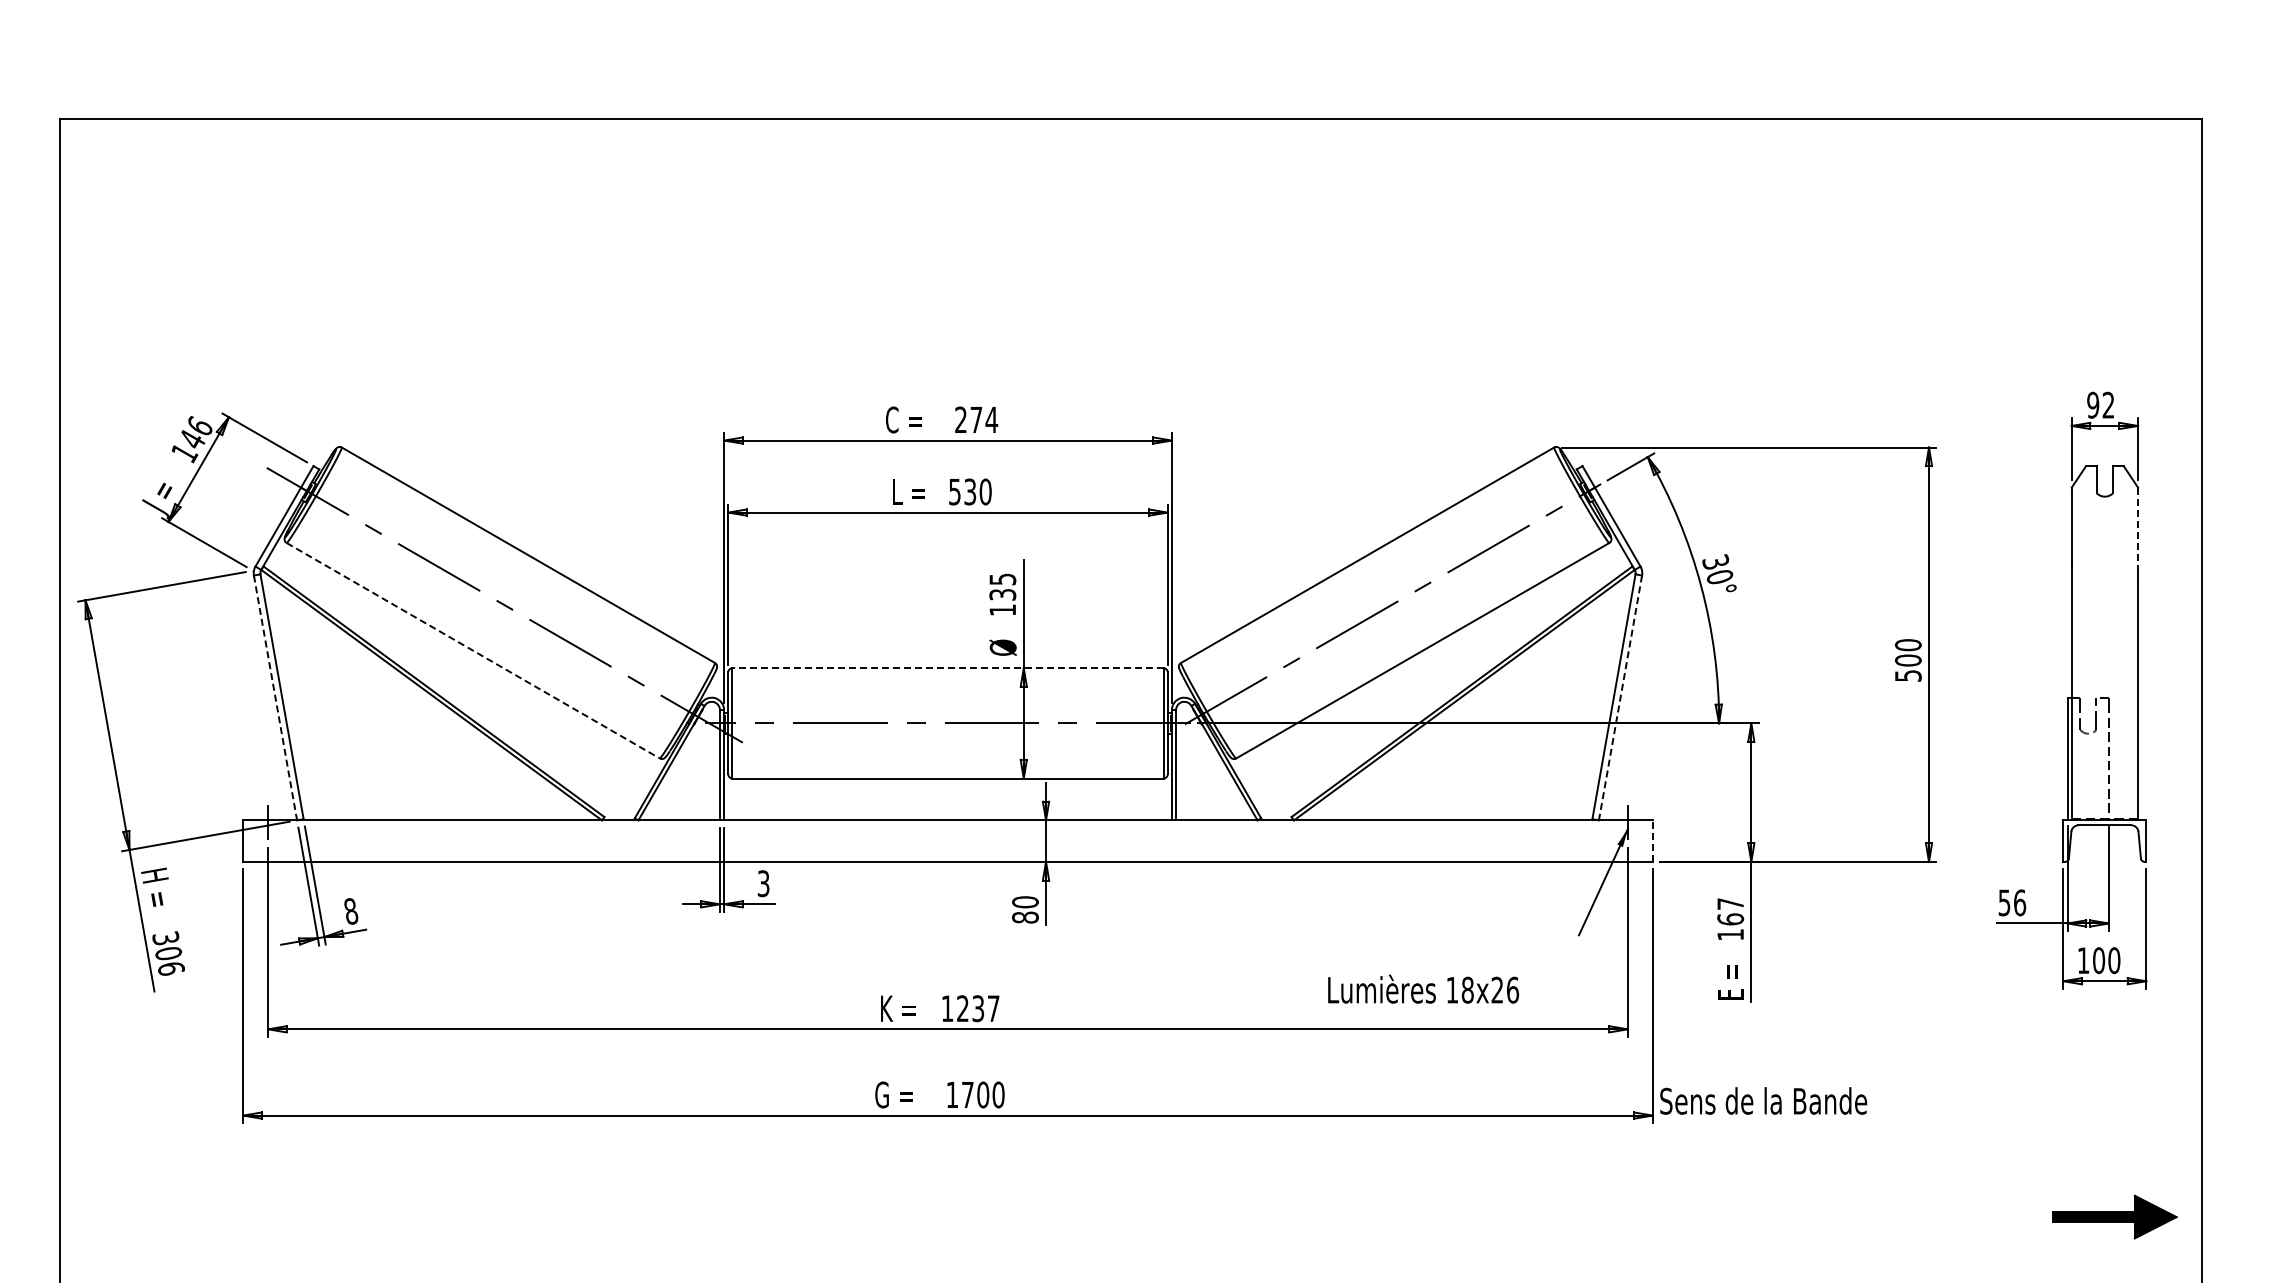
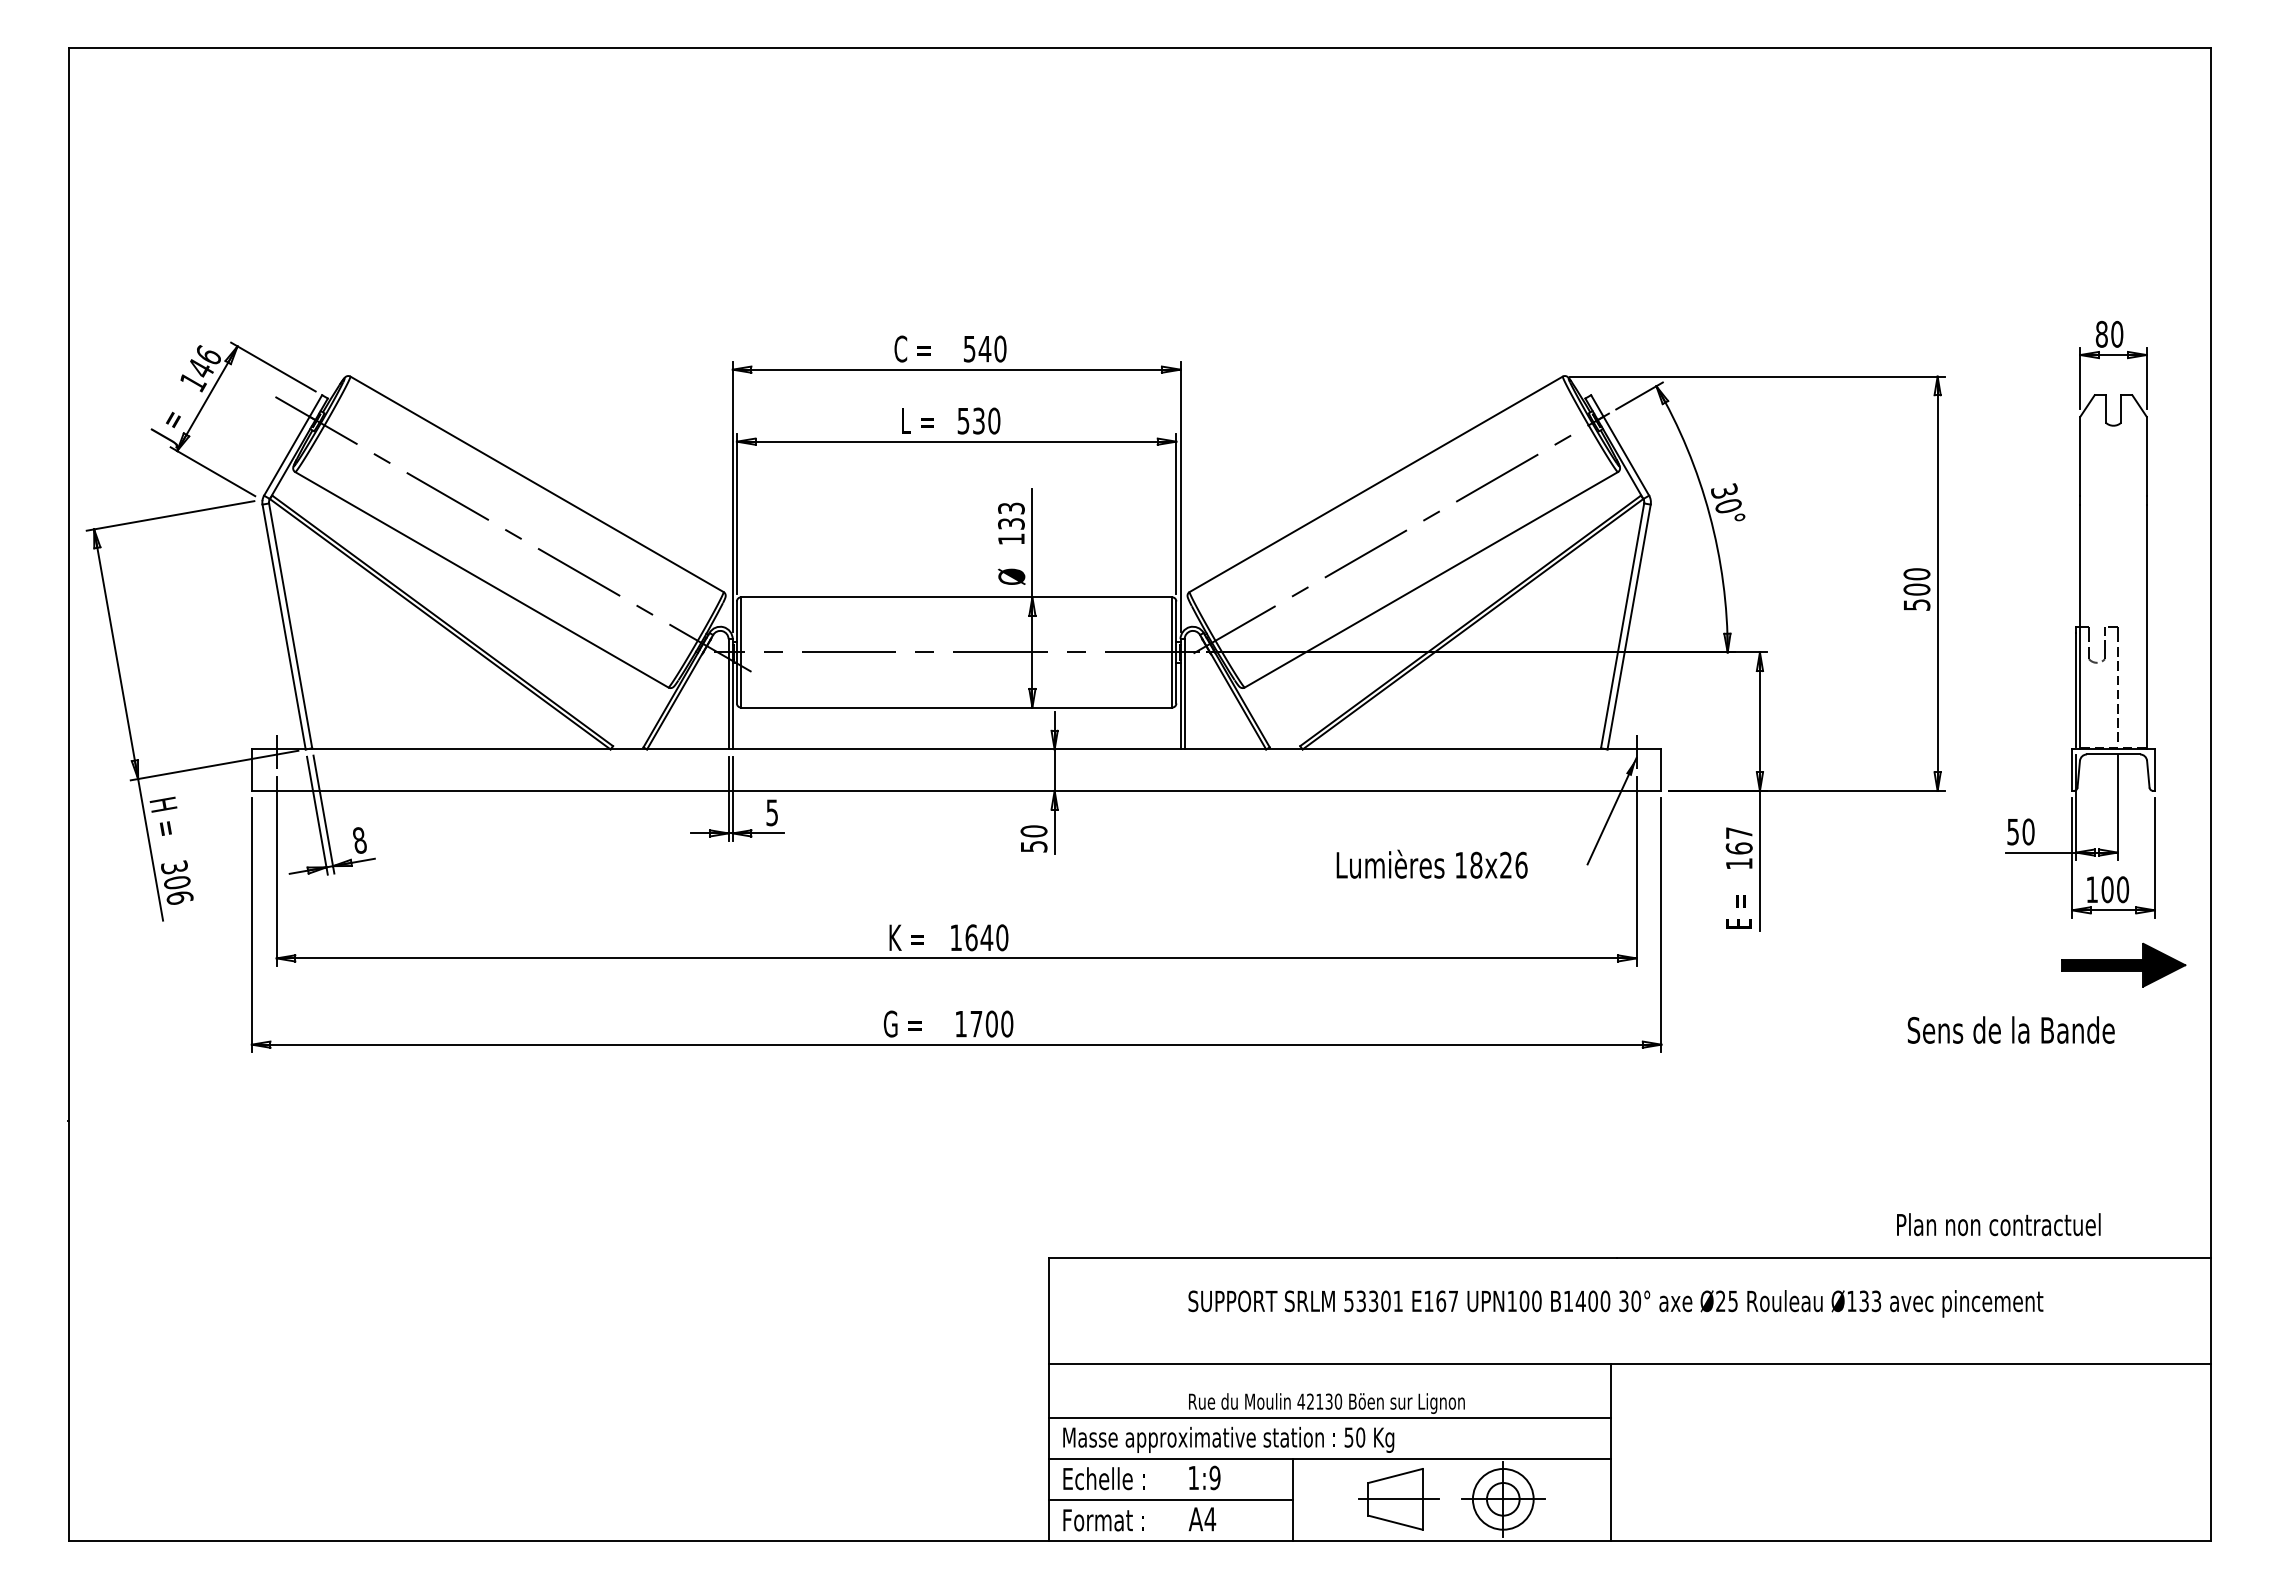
text: (2100, 405) -> (2109, 334), 92 -> 80
text: (975, 419) -> (984, 348), 274 -> 540
line: (2137, 527) -> (2146, 456), dashed -> solid
text: (1002, 578) -> (1011, 507), 135 -> 133
line: (473, 651) -> (482, 580), dashed -> solid
line: (947, 668) -> (956, 597), dashed -> solid
line: (275, 698) -> (284, 627), dashed -> solid
line: (1620, 698) -> (1629, 627), dashed -> solid
line: (1652, 841) -> (1661, 770), dashed -> solid
text: (763, 883) -> (772, 812), 3 -> 5
text: (2019, 902) -> (2028, 831), 56 -> 50
text: (1024, 917) -> (1033, 846), 80 -> 50
text: (1422, 988) -> (1431, 863), moved
text: (977, 1008) -> (986, 937), 1237 -> 1640
text: (1762, 1100) -> (2010, 1029), moved
part: (2114, 1216) -> (2123, 964), moved

